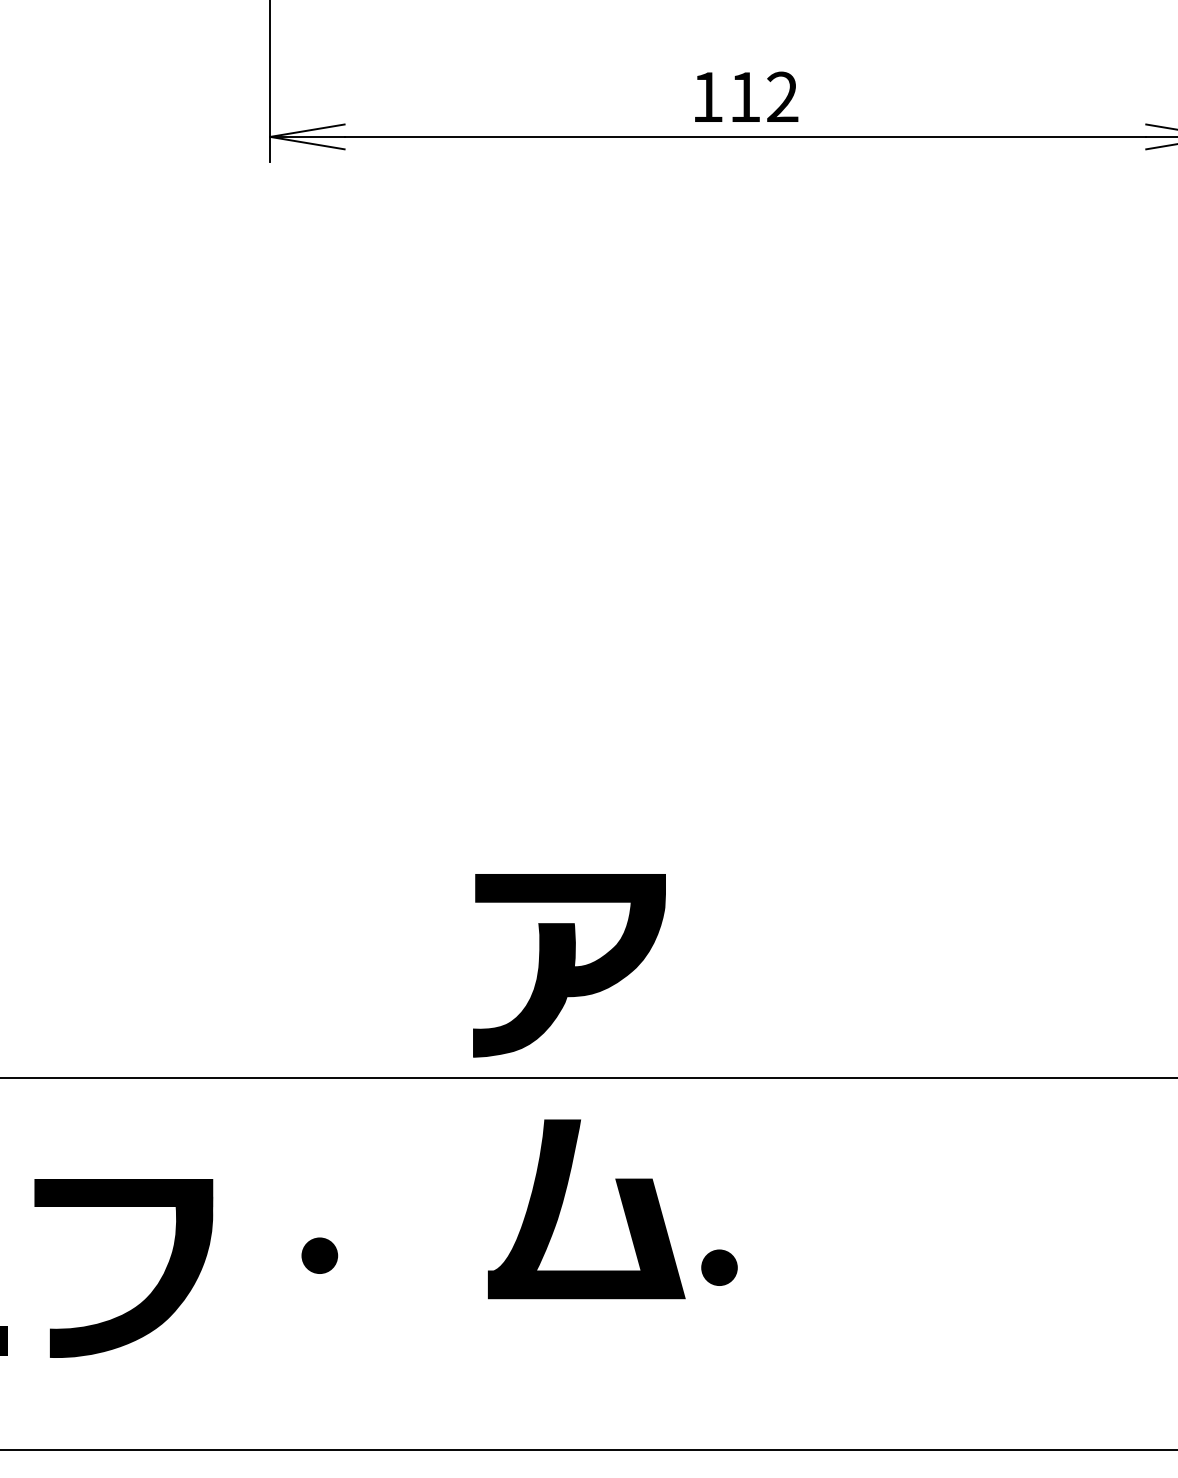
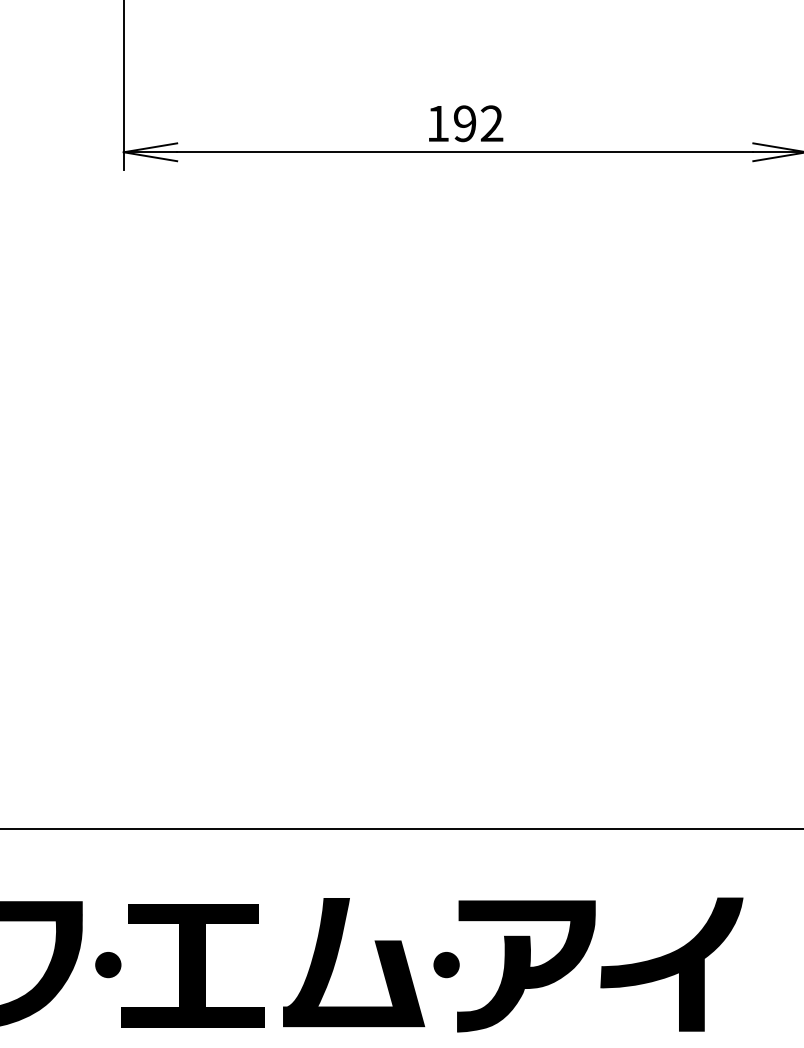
text: (744, 96) -> (464, 123), 112 -> 192
part: (569, 965) -> (526, 966), moved
part: (562, 1205) -> (336, 959), moved
part: (319, 1255) -> (108, 964), moved
fill: (1032, 1266) -> (671, 964), added
fill: (366, 1268) -> (192, 965), added

